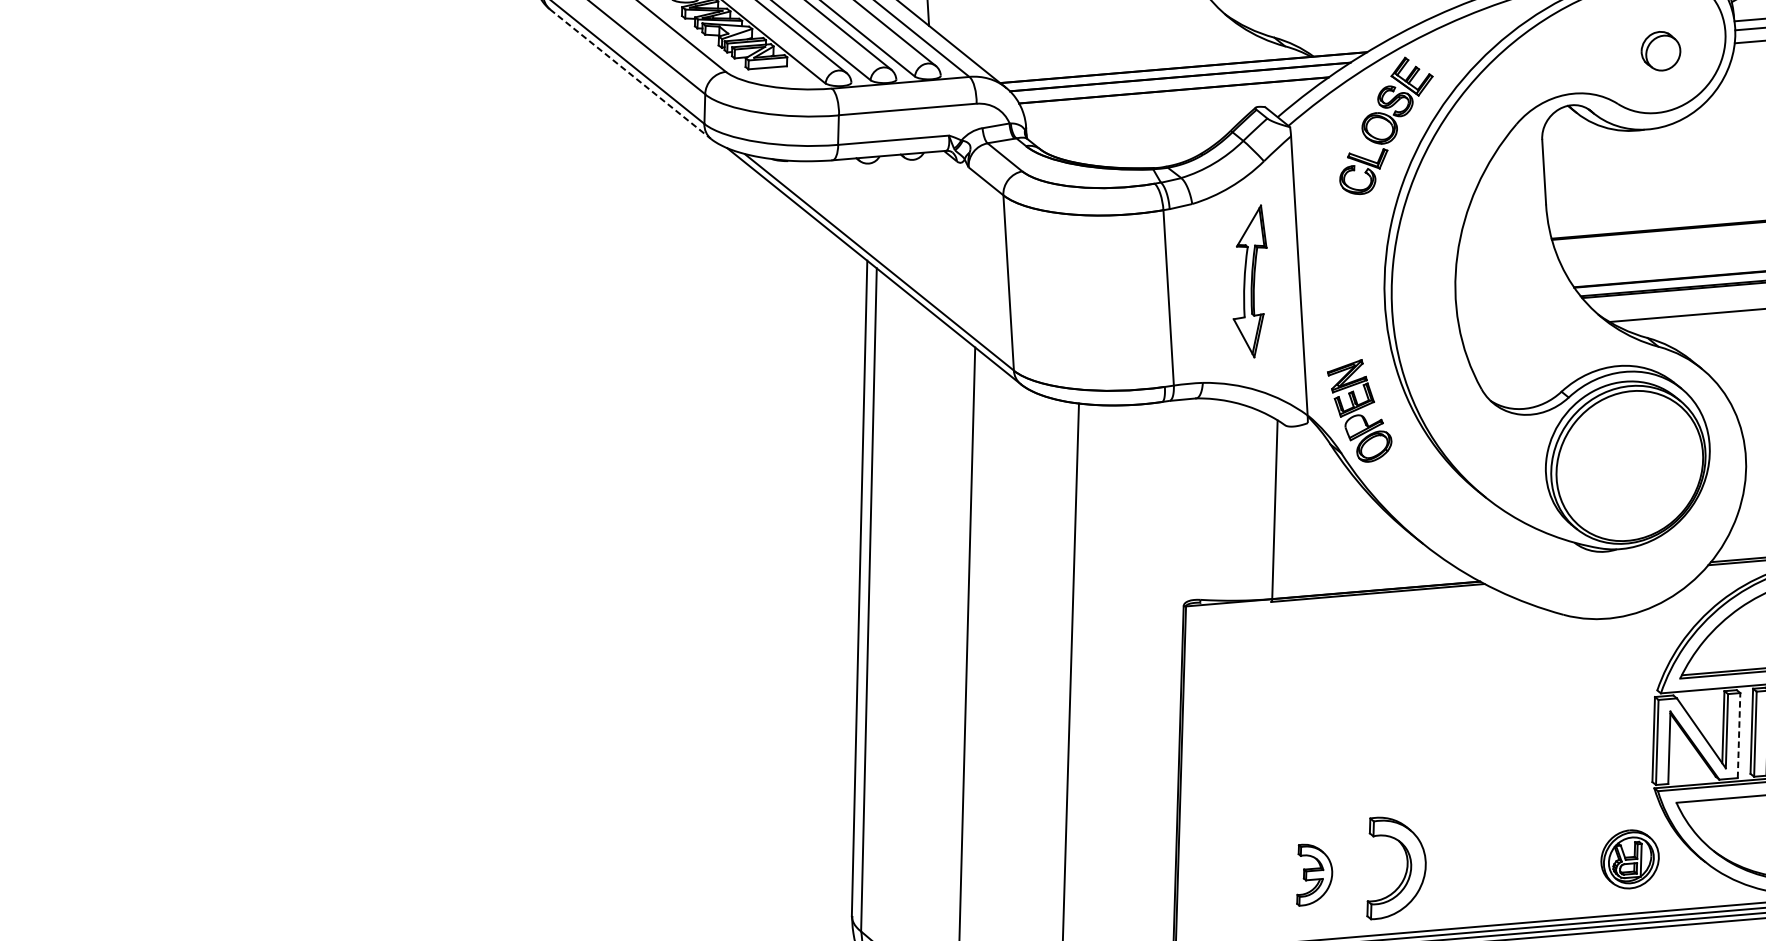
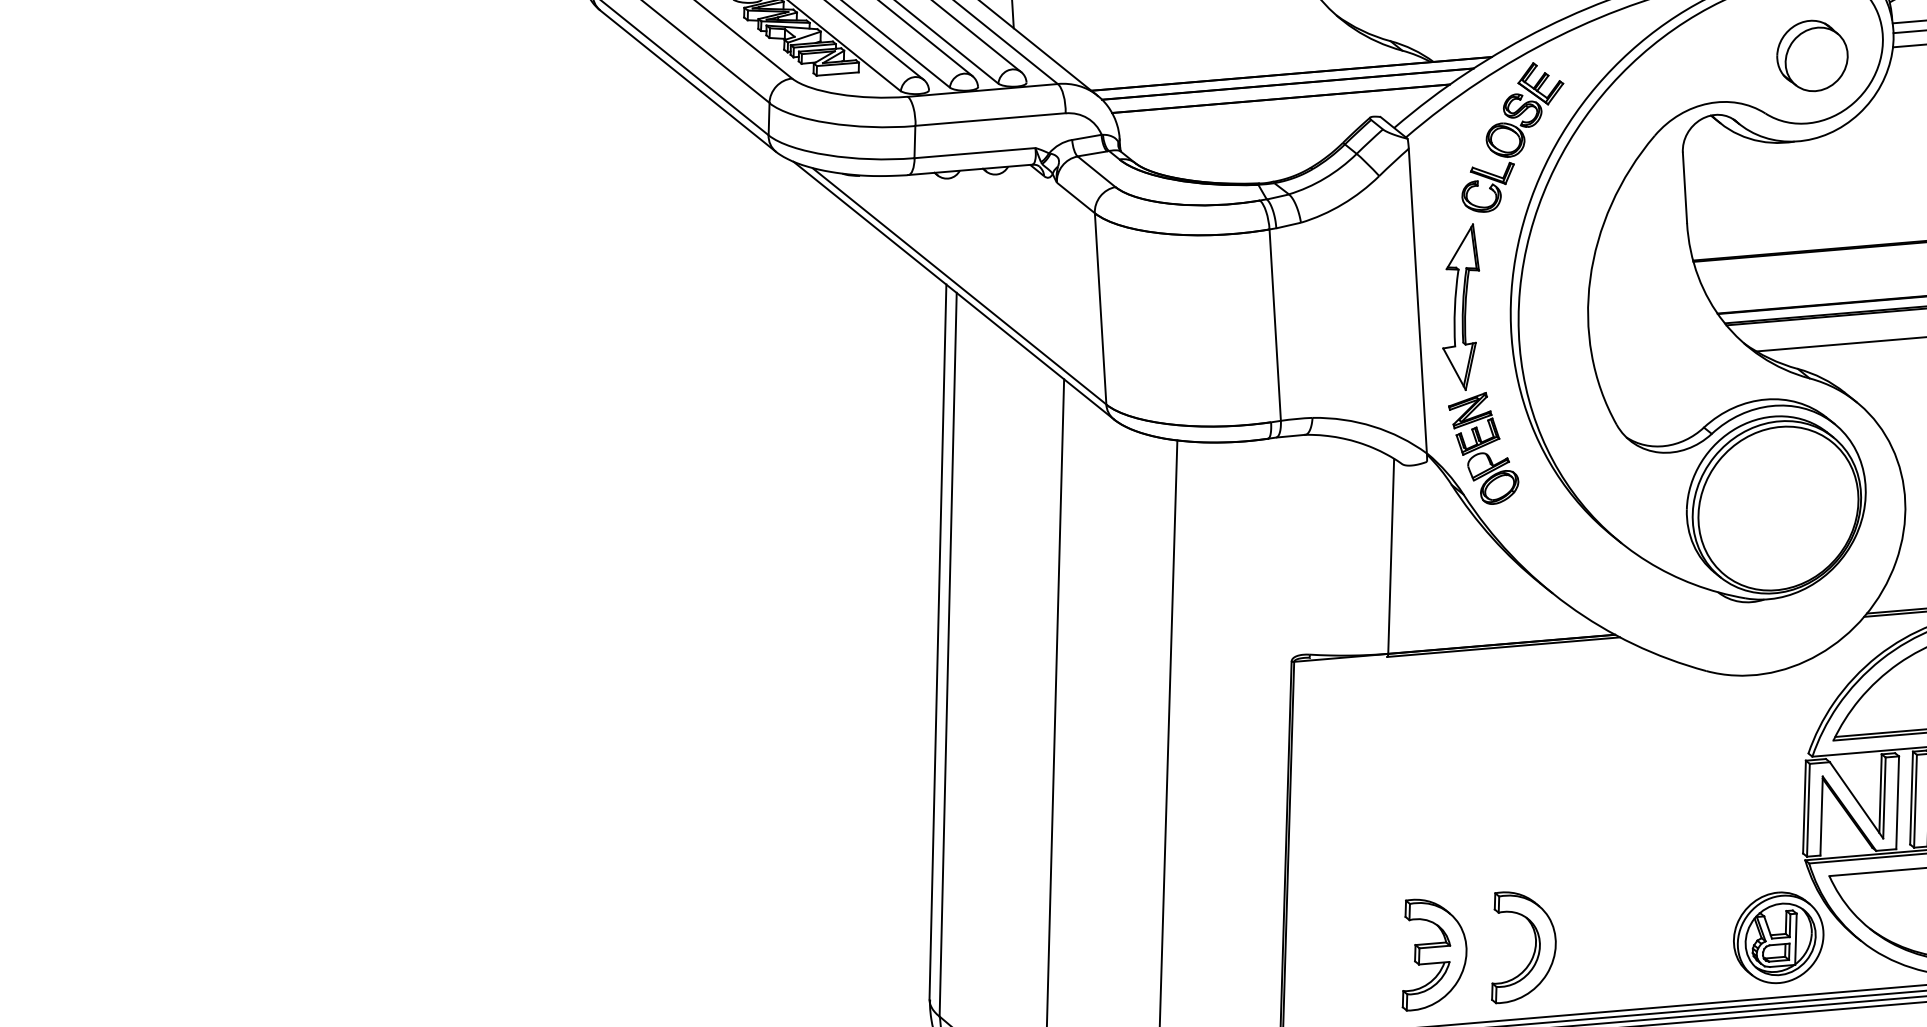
part: (1661, 50) -> (1812, 55), size x1.67
line: (630, 74) -> (687, 81), dashed -> solid
part: (1250, 280) -> (1461, 306), moved
line: (1738, 735) -> (1897, 802), dashed -> solid
part: (1629, 859) -> (1778, 937), size x1.43
part: (1314, 874) -> (1434, 954), size x1.67

